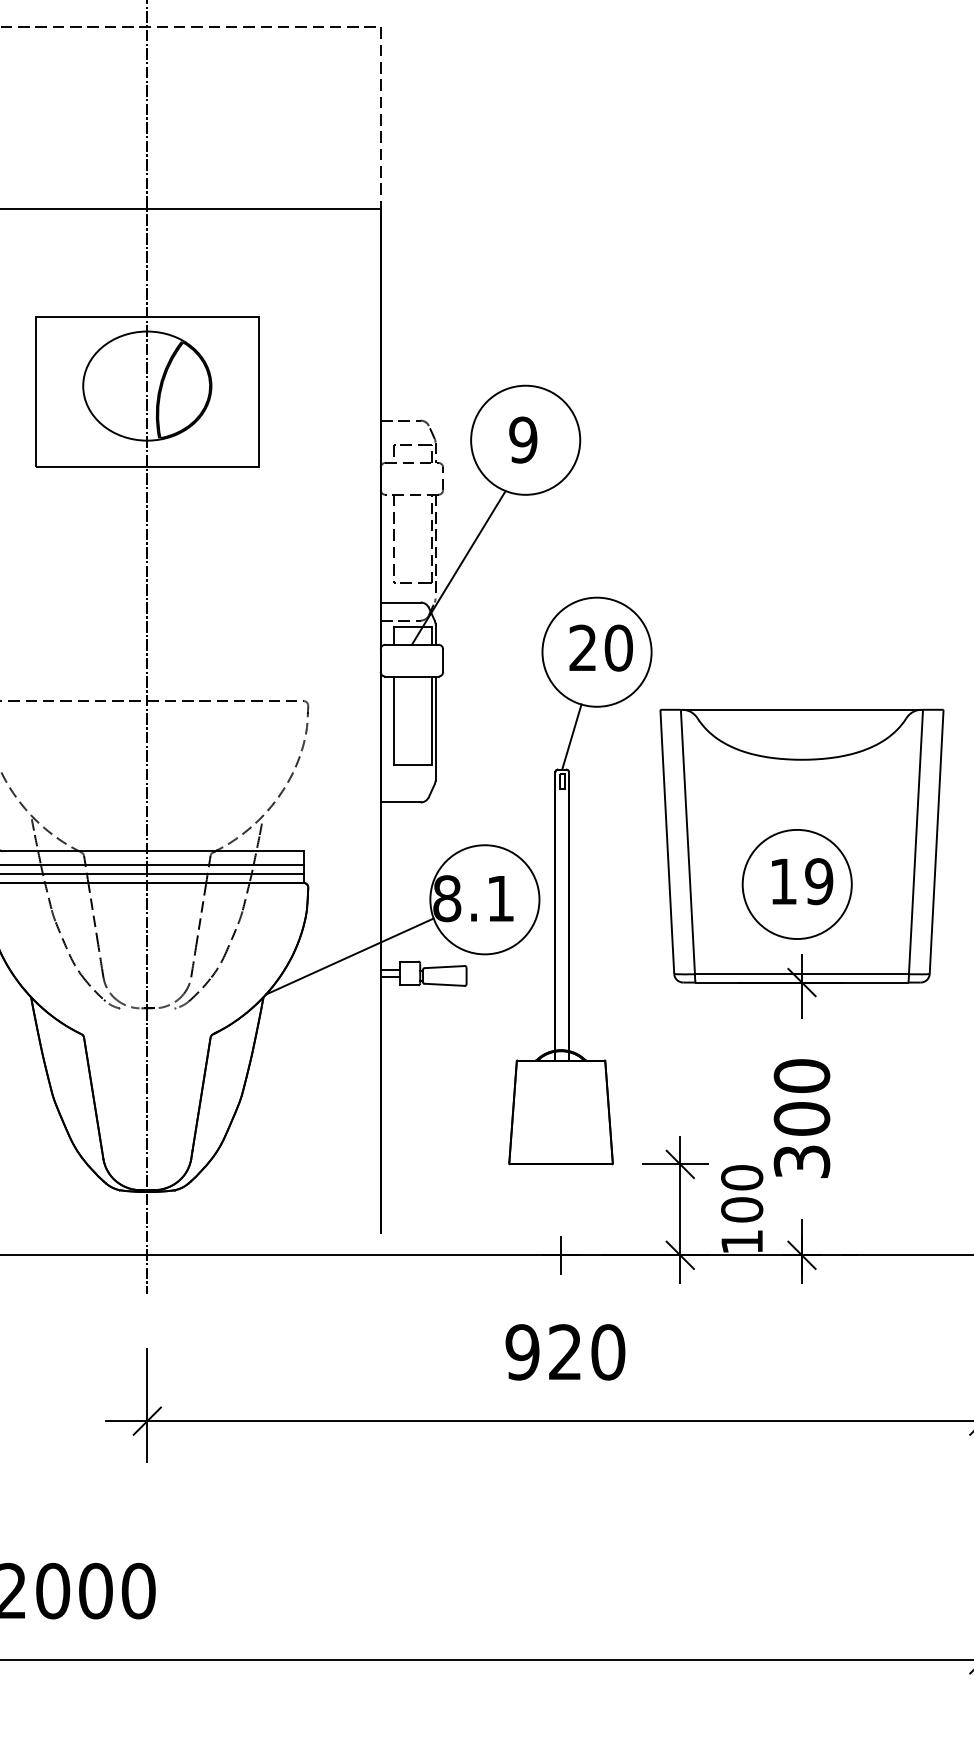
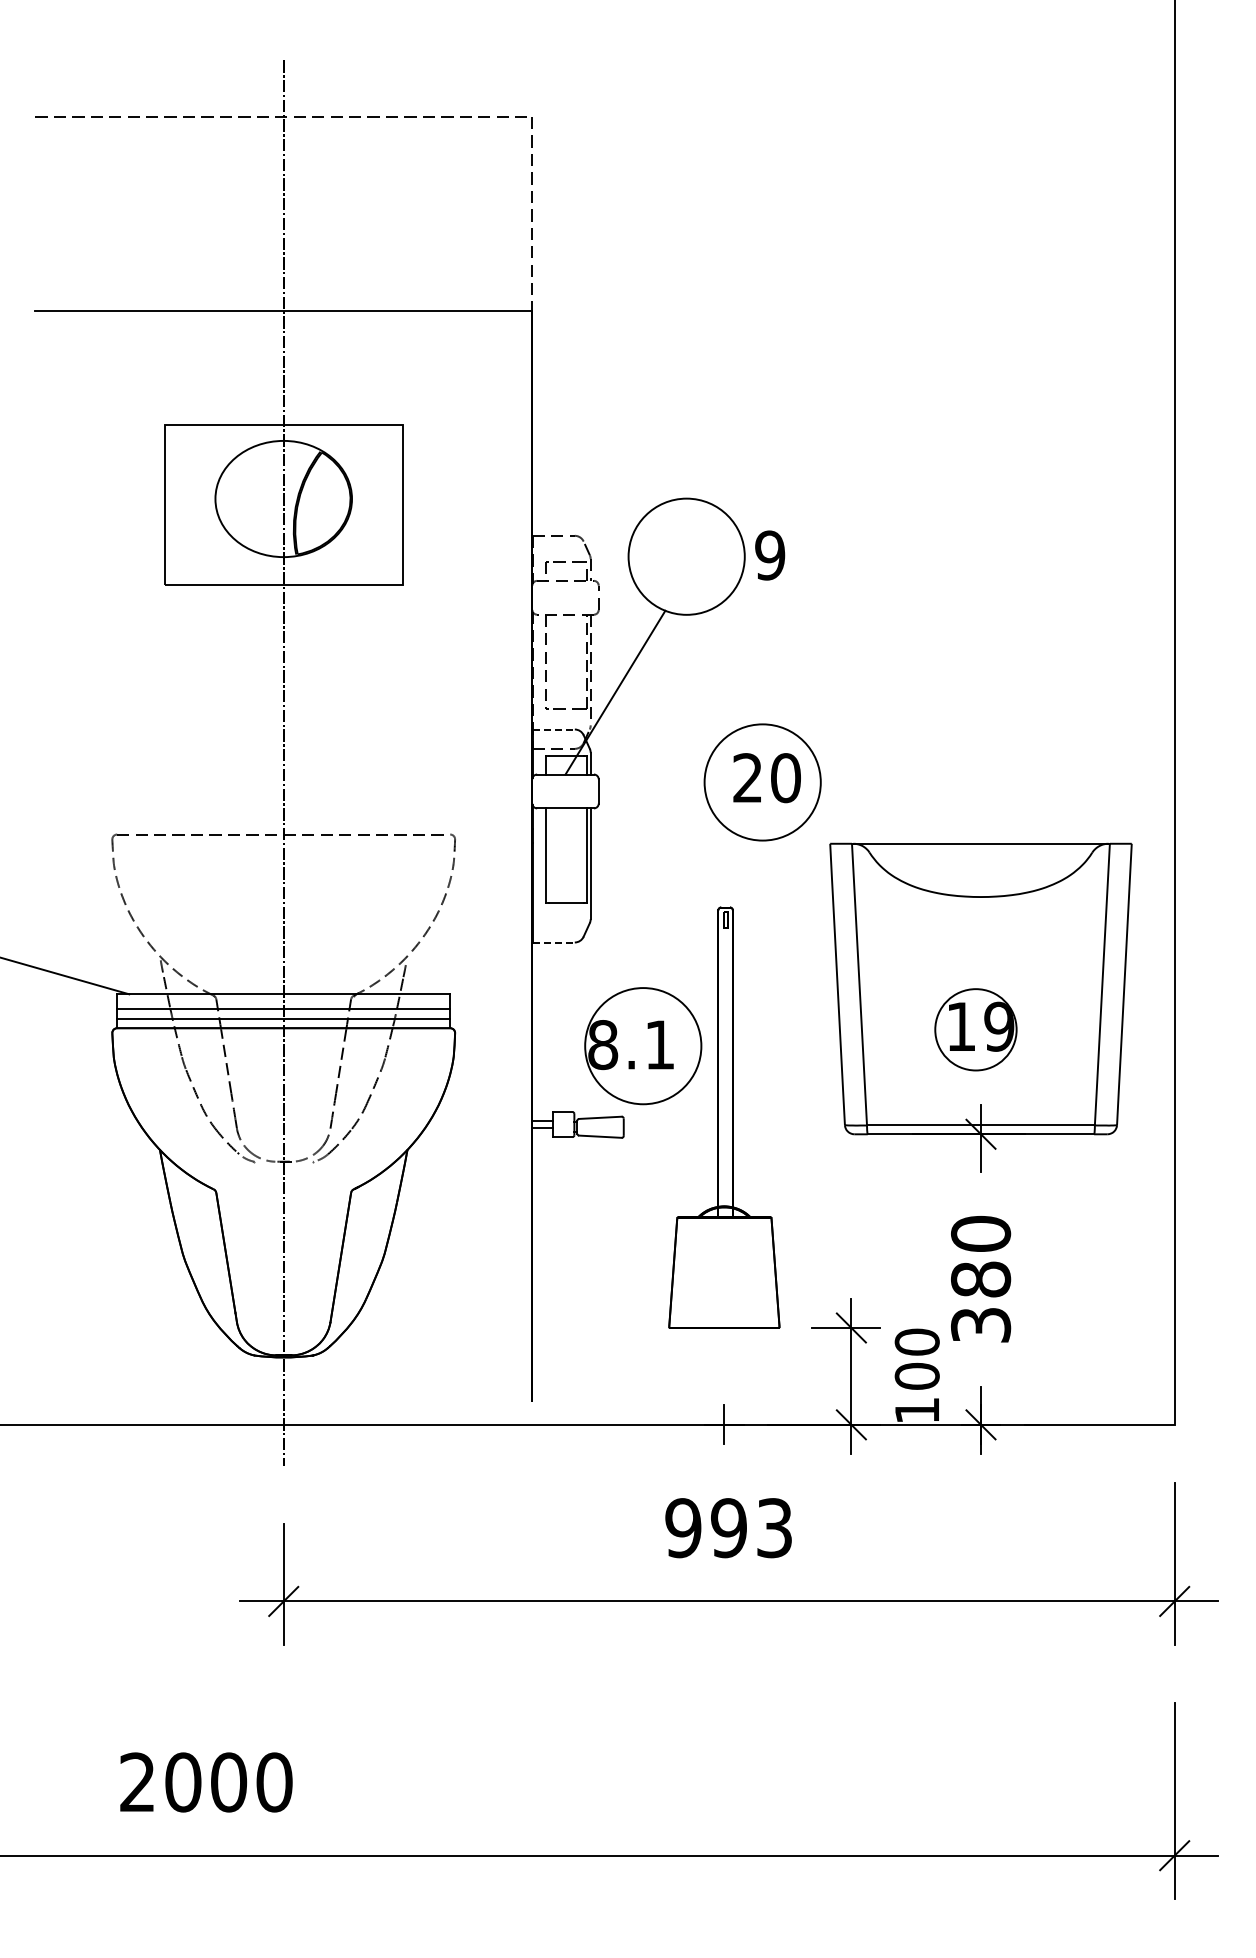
text: (523, 440) -> (770, 555), moved
line: (401, 602) -> (554, 729), solid -> dashed
line: (571, 736) -> (735, 872), removed
line: (401, 802) -> (554, 942), solid -> dashed
circle: (796, 884) -> (975, 1029), size x0.7
line: (349, 956) -> (499, 1106), removed
text: (801, 1118) -> (980, 1279), 300 -> 380
text: (586, 1352) -> (751, 1528), 920 -> 993

